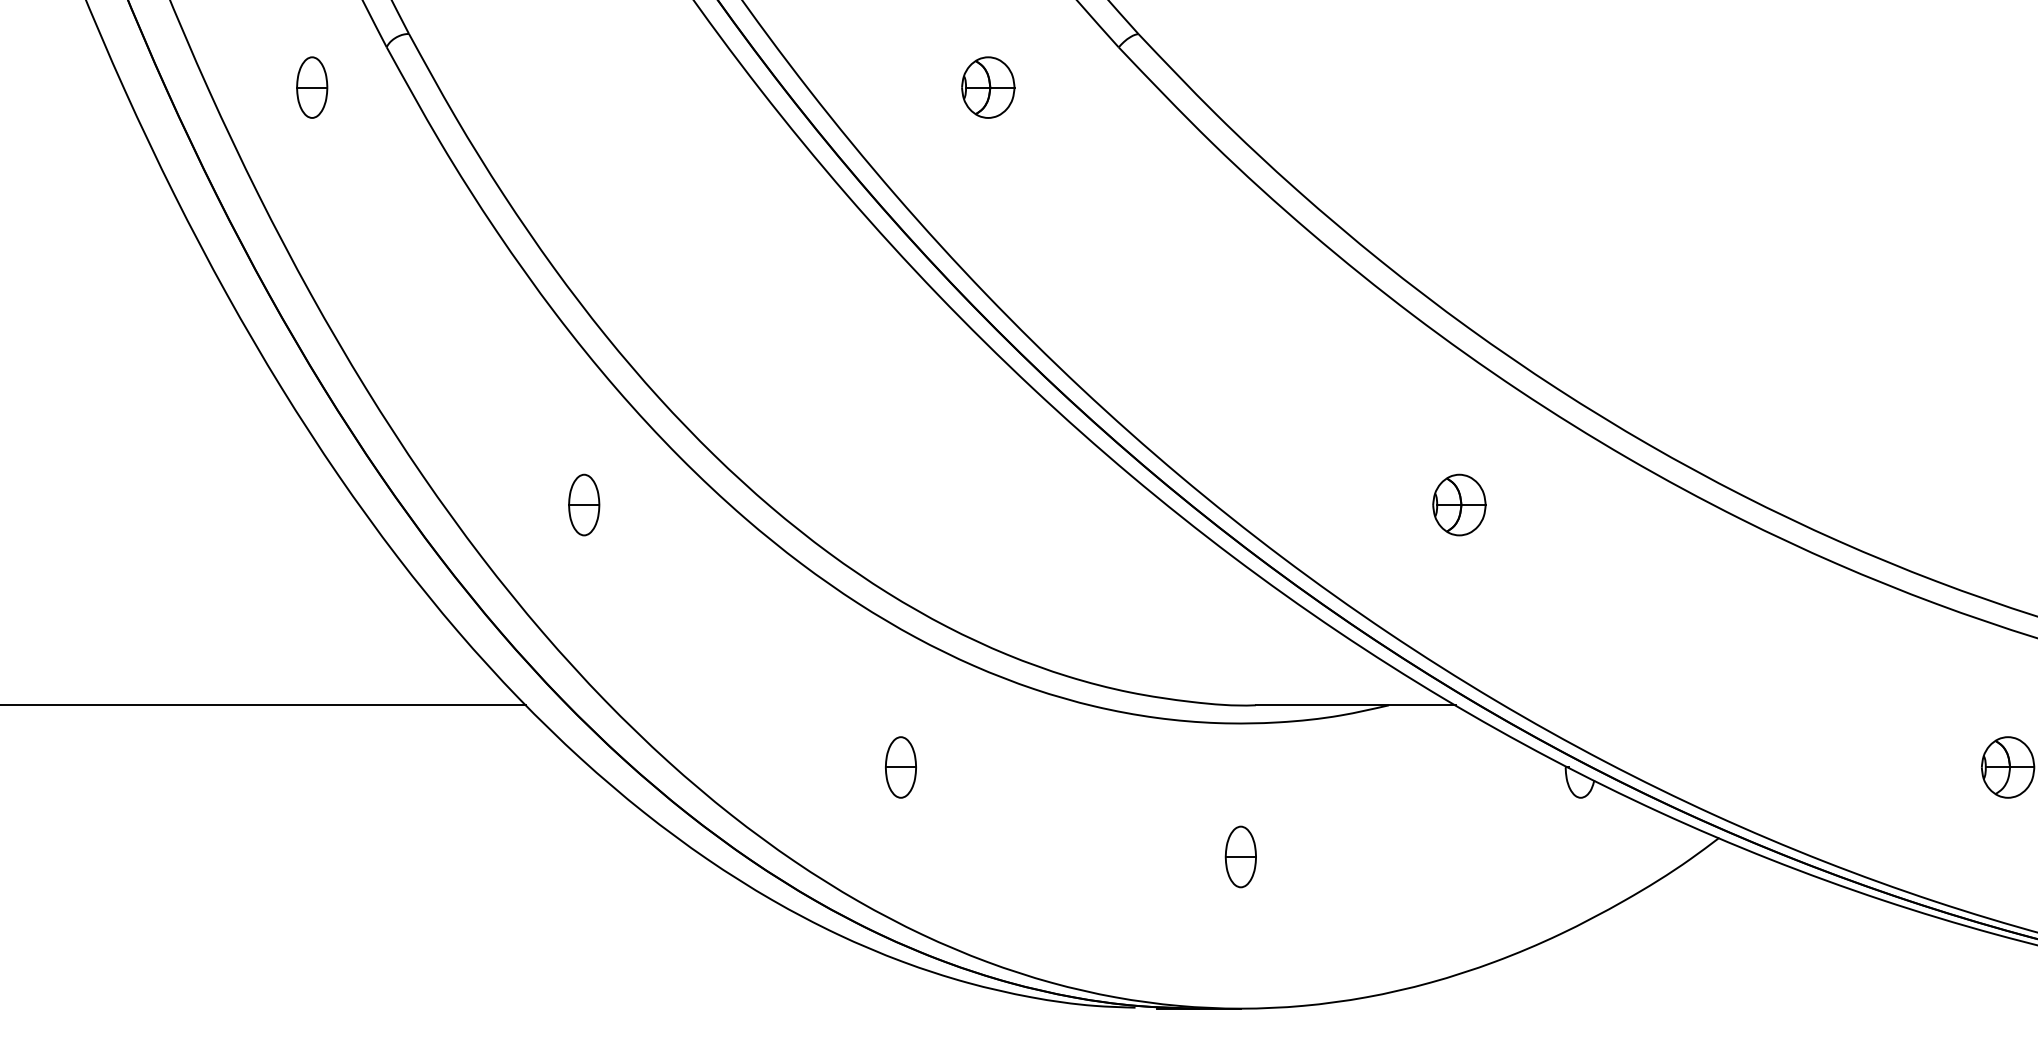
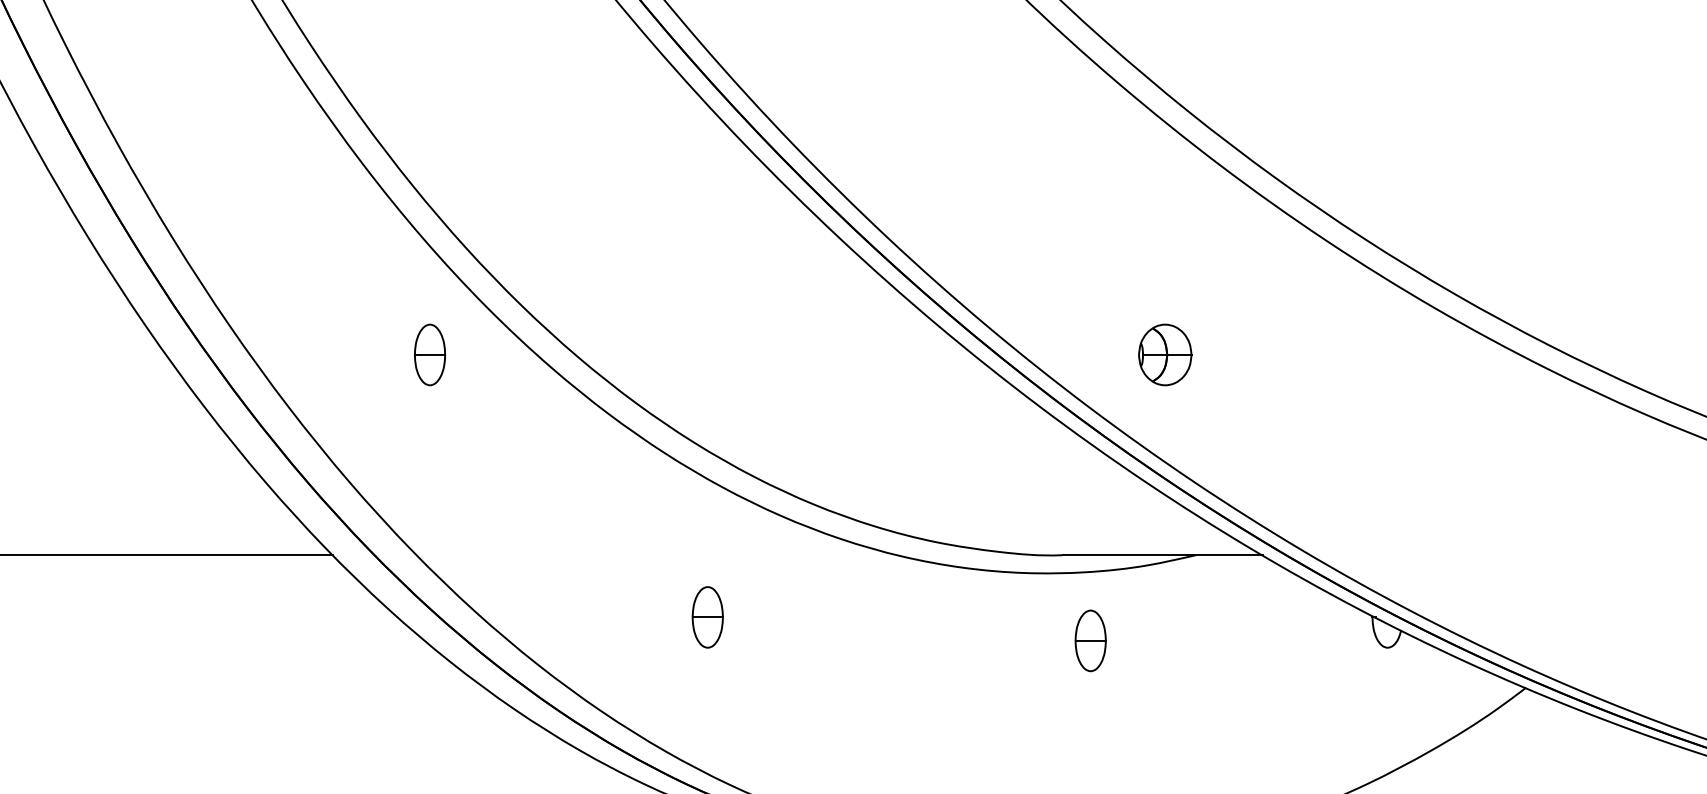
part: (584, 504) -> (430, 354), moved
part: (1459, 504) -> (1165, 354), moved
part: (1240, 856) -> (1090, 640), moved

